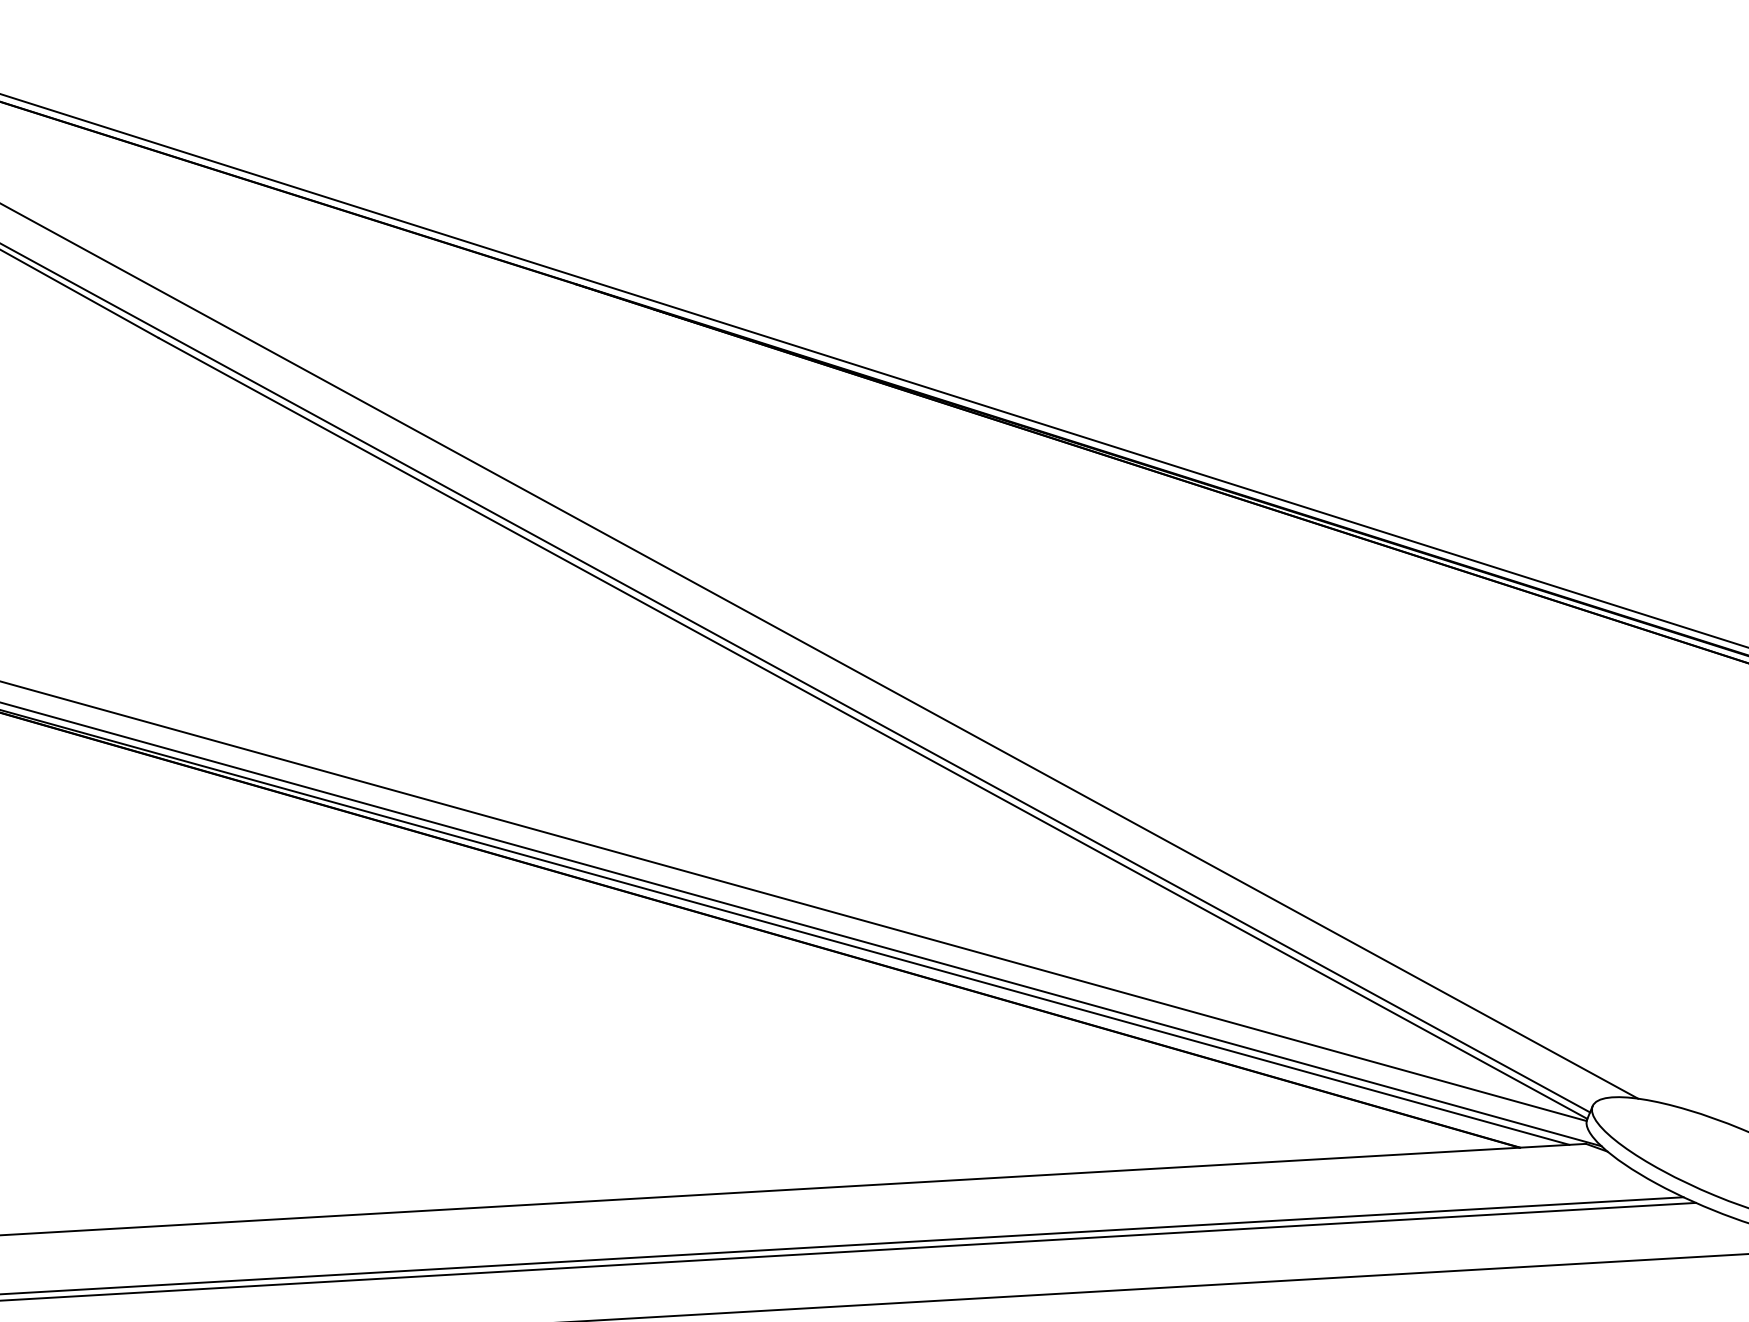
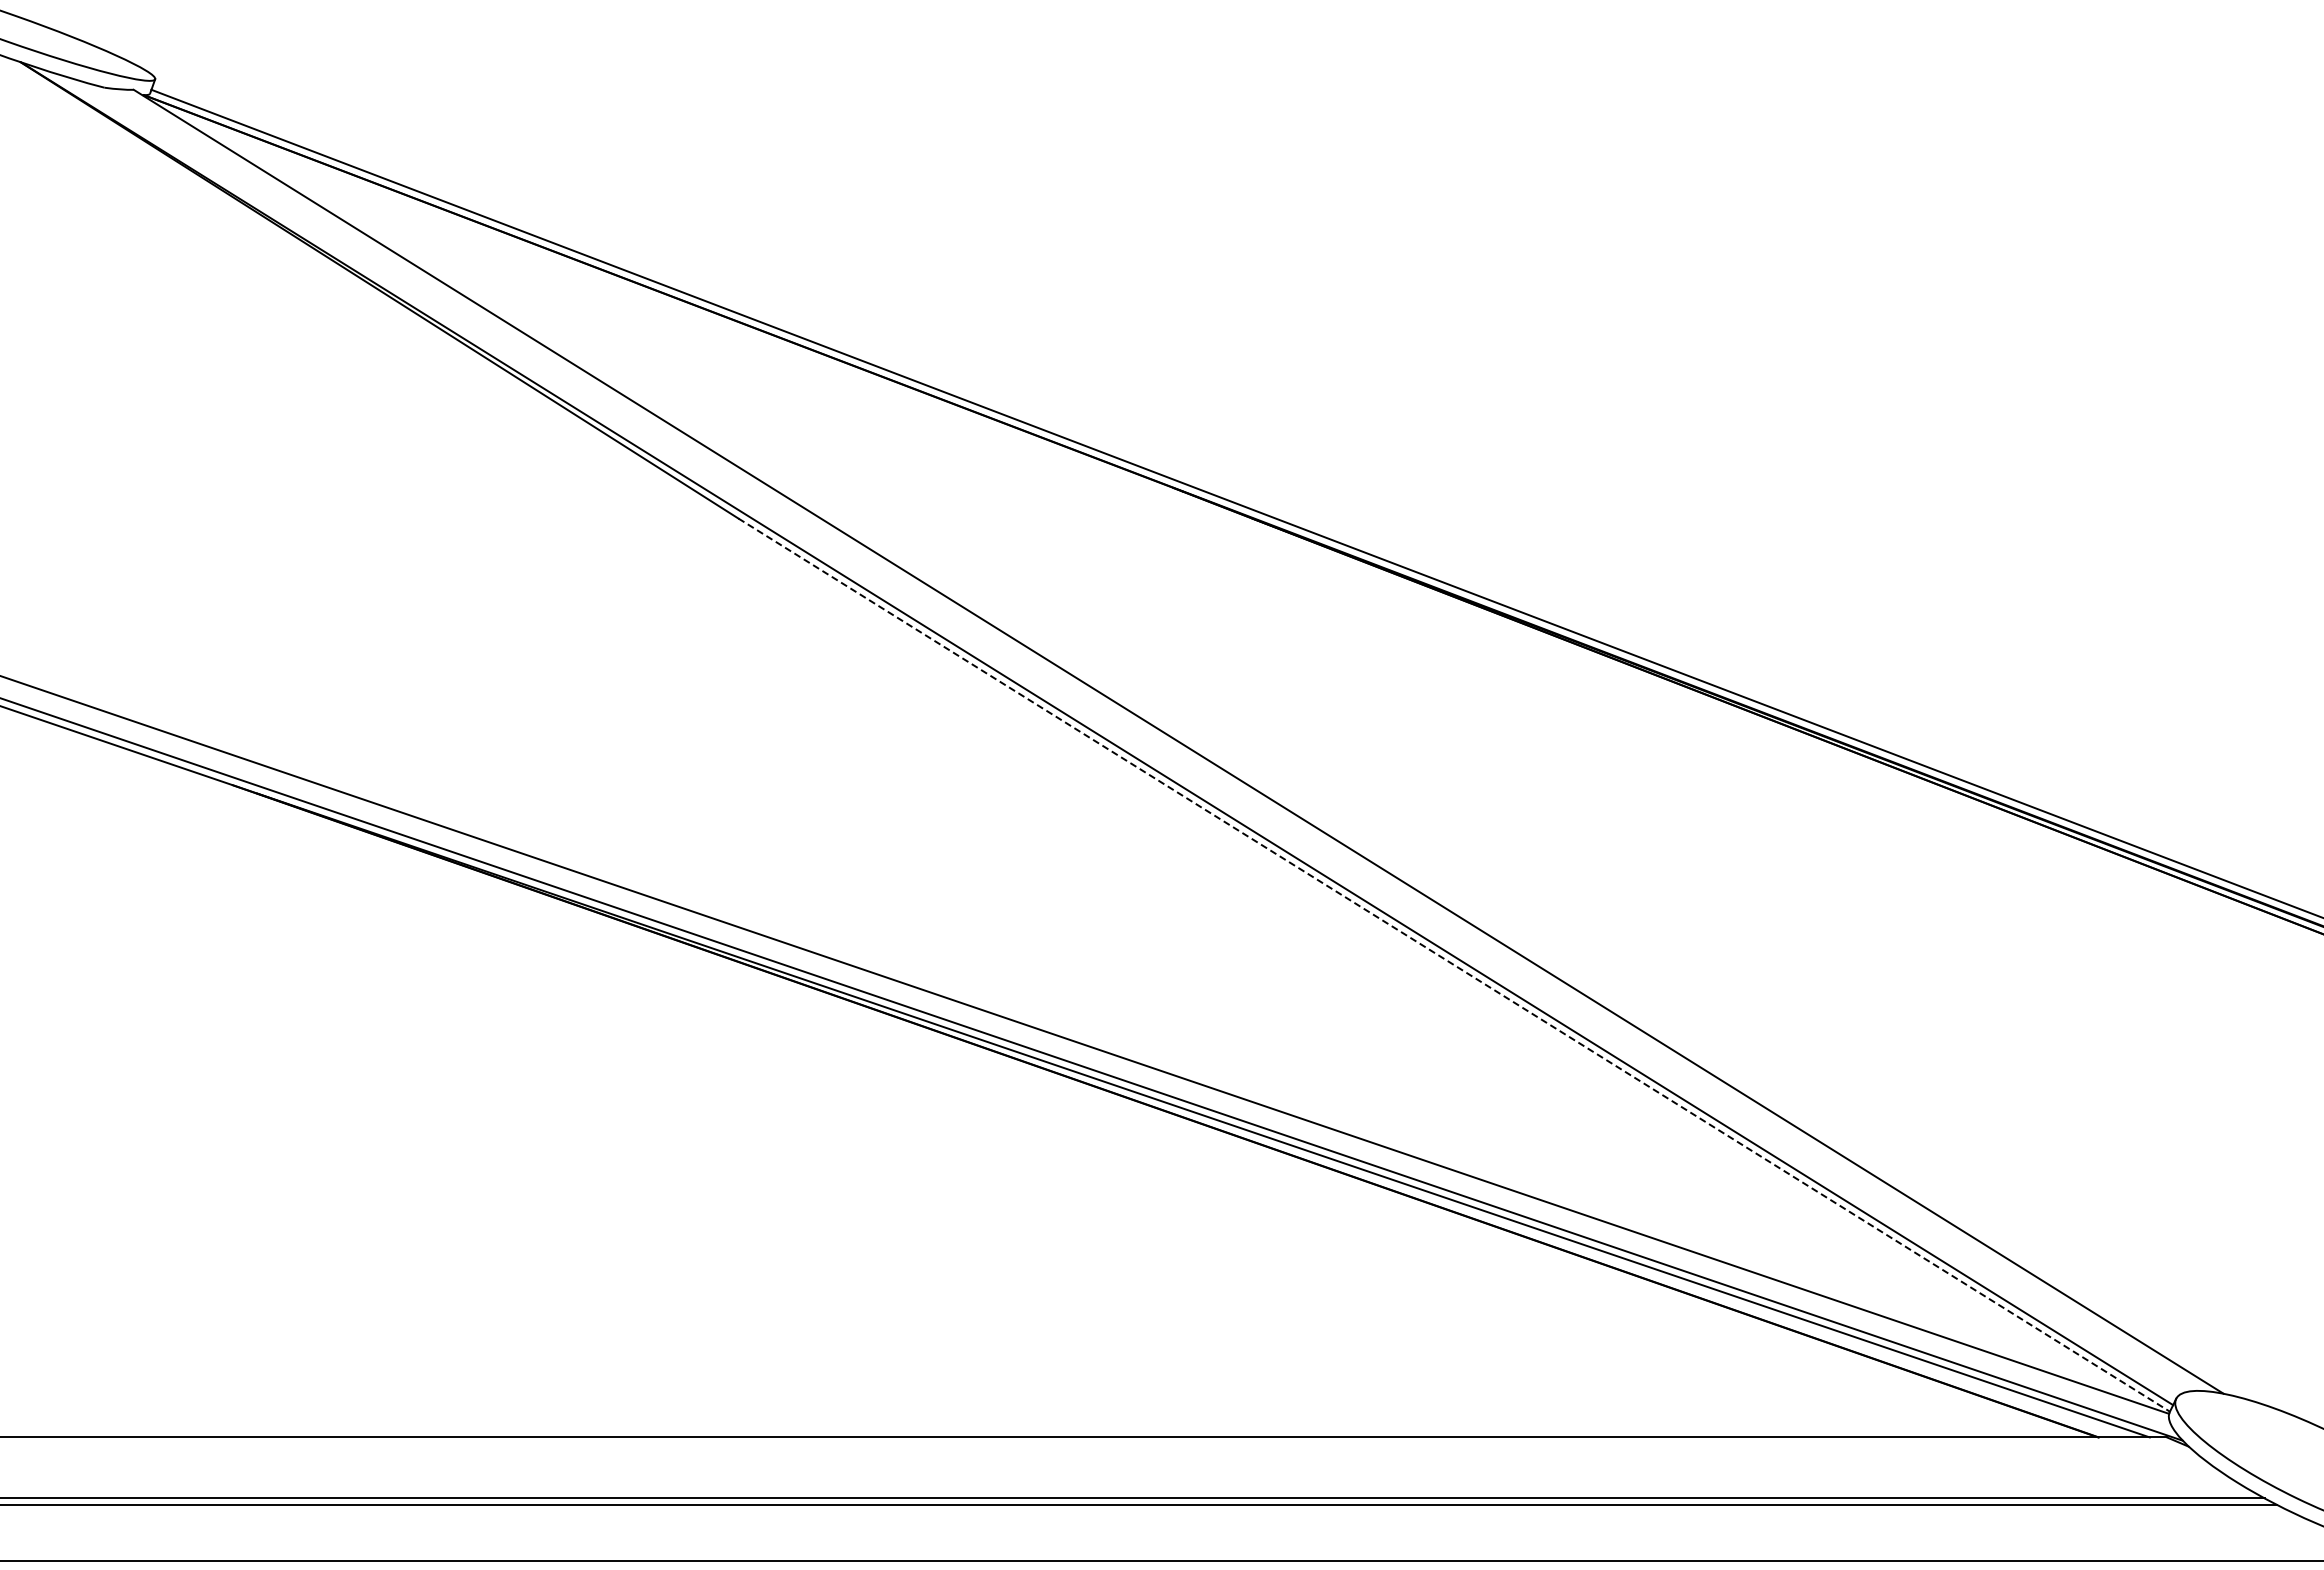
line: (873, 728) -> (1454, 965), solid -> dashed

